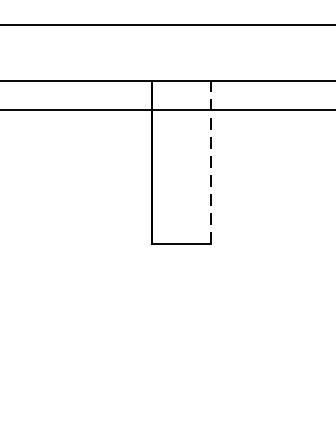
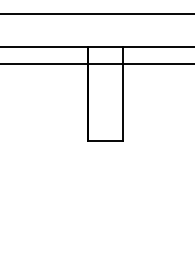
line: (211, 161) -> (122, 93), dashed -> solid

